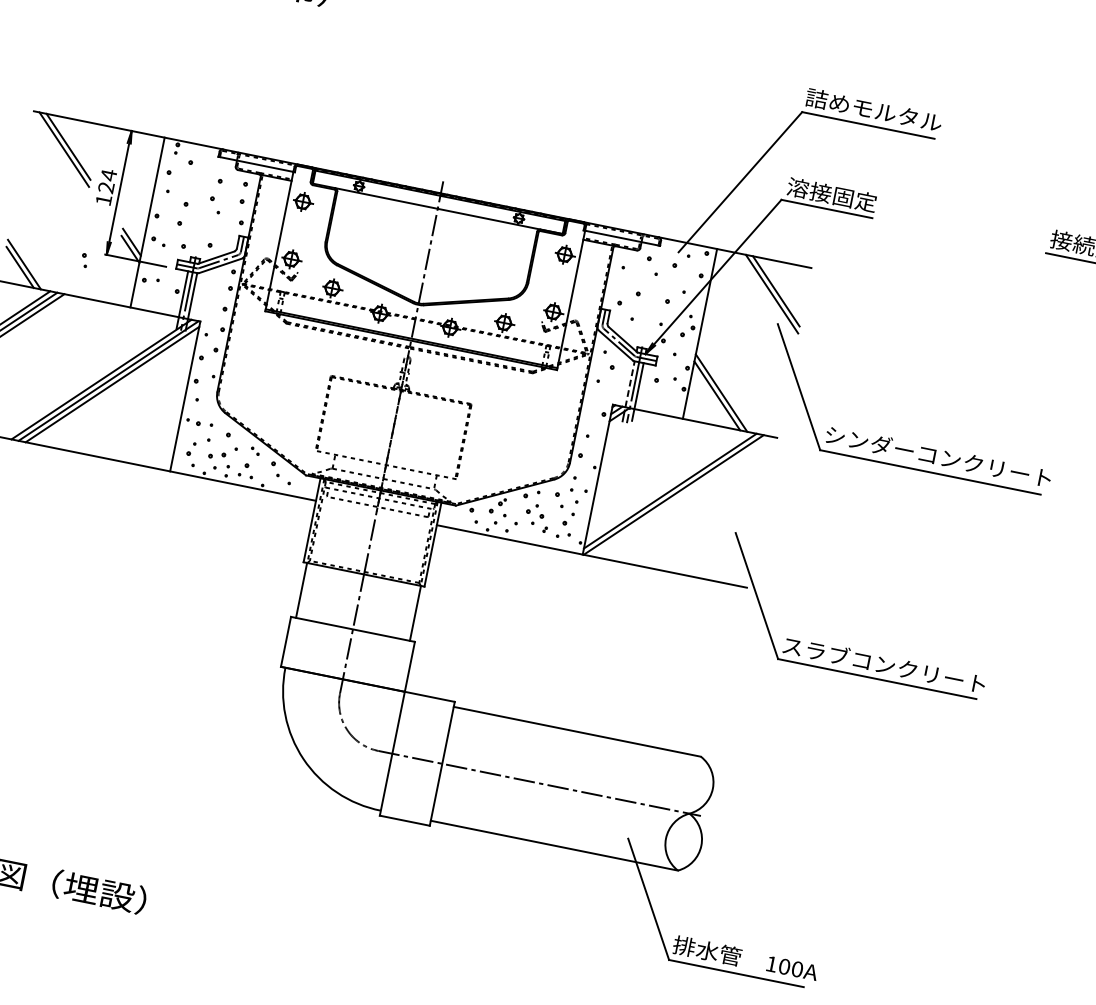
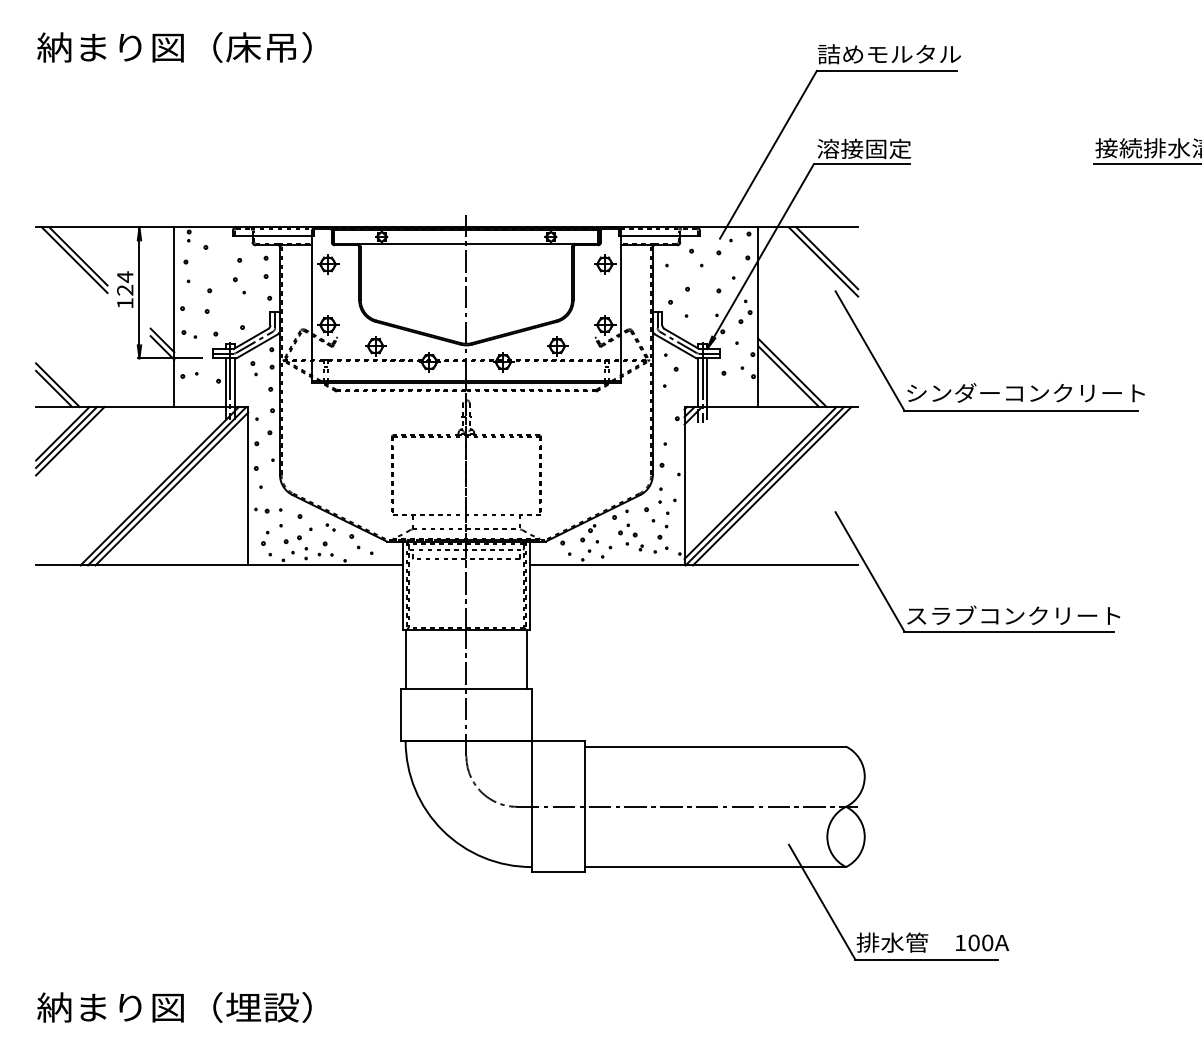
part: (84, 260) -> (253, 368), moved
line: (629, 384) -> (697, 382), dashed -> solid
line: (680, 496) -> (771, 486), added

